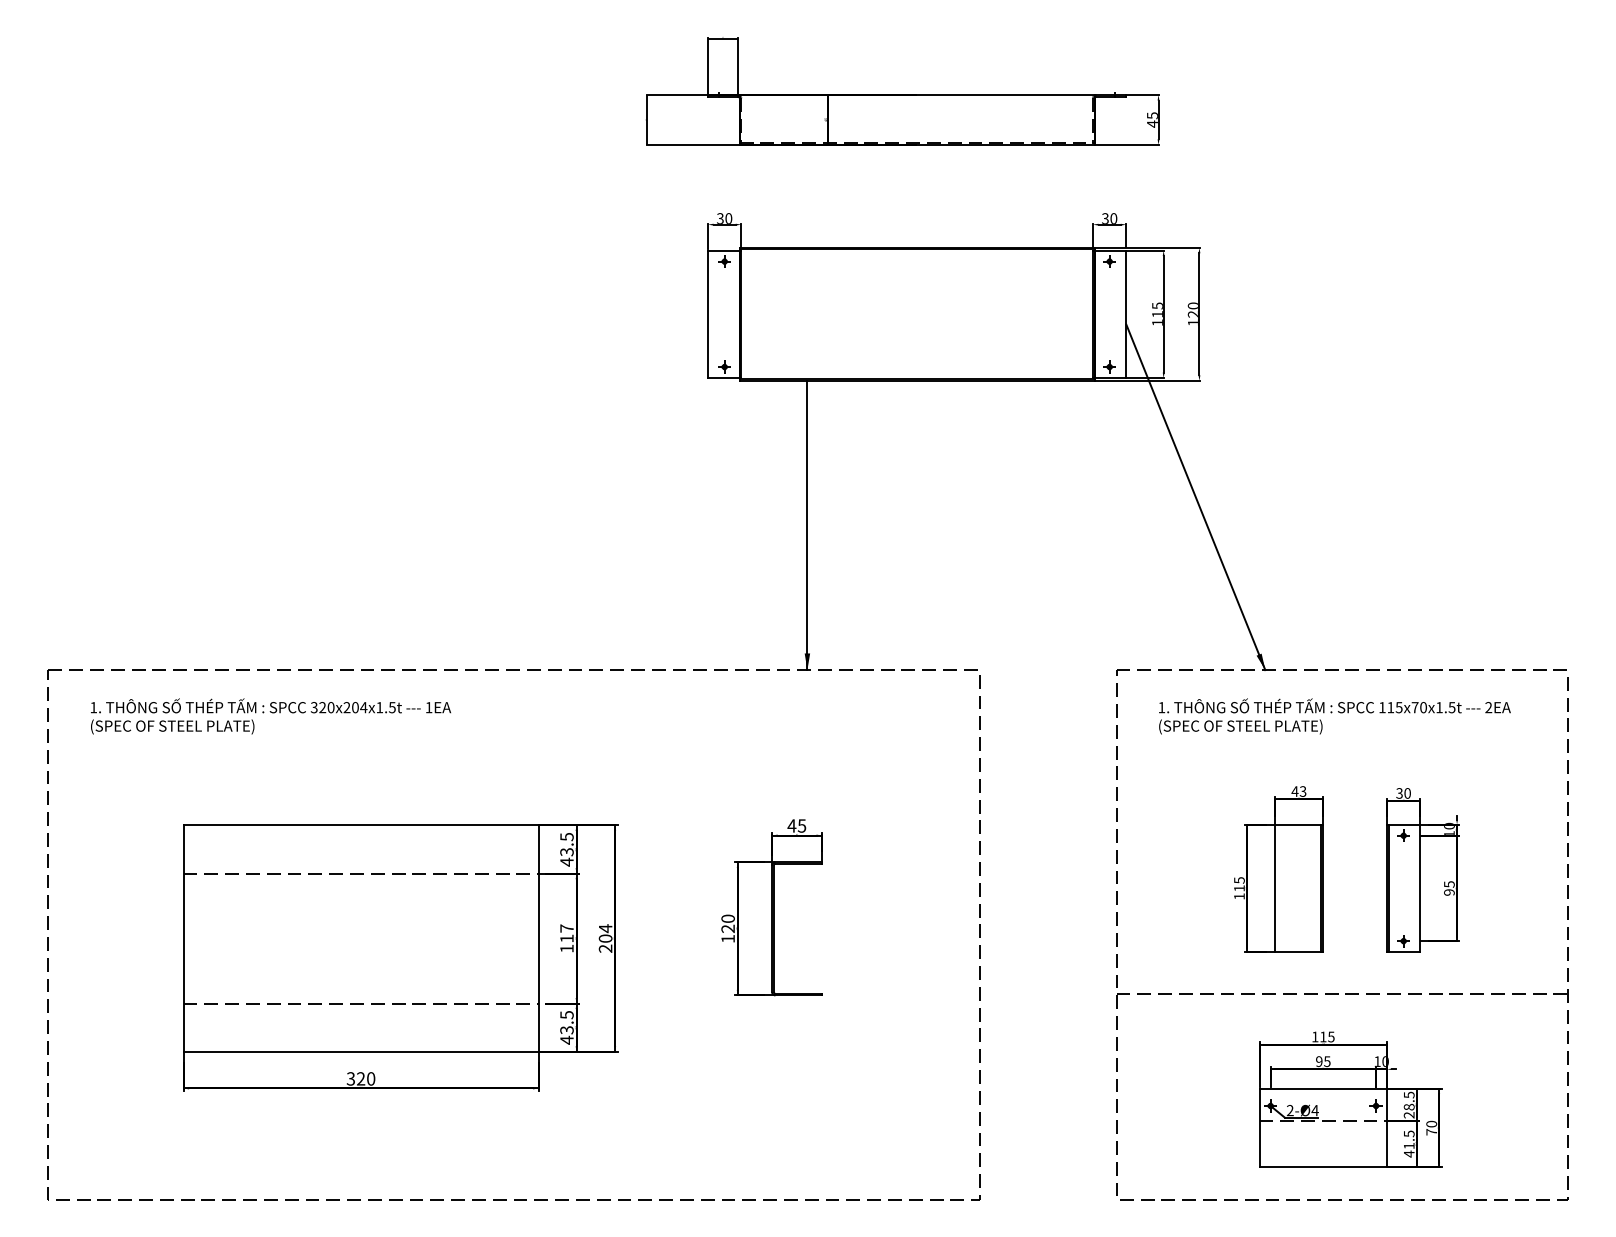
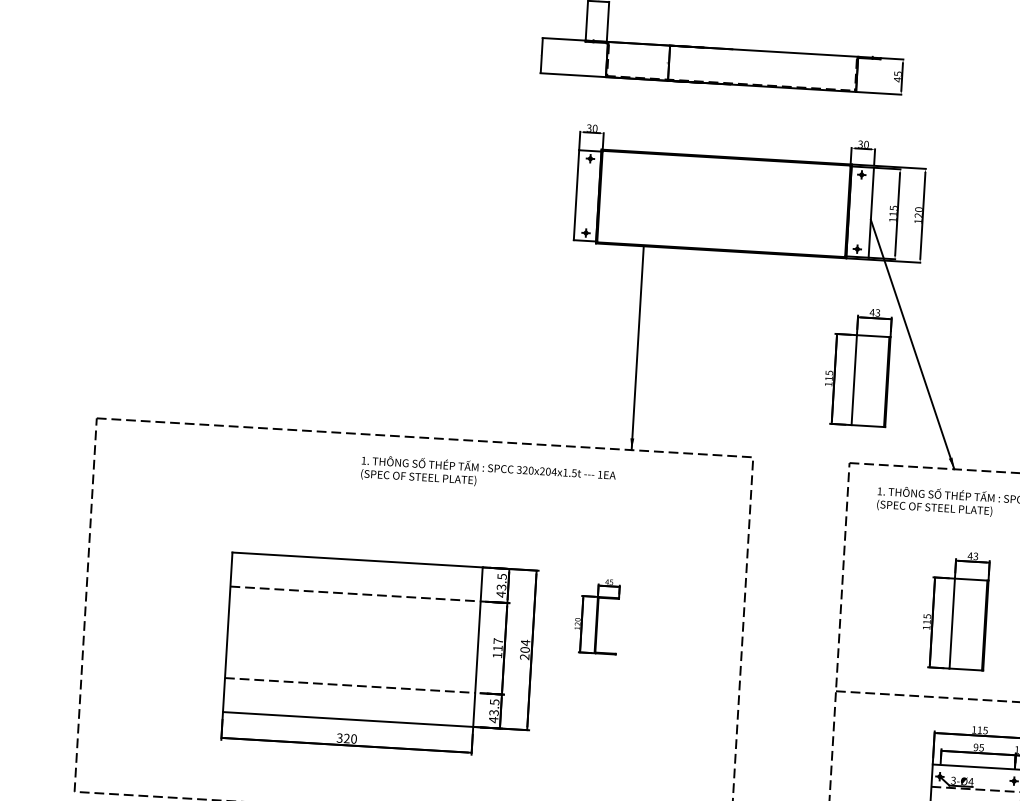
part: (1119, 533) -> (857, 366), added
text: (270, 716) -> (488, 474), moved
part: (771, 907) -> (596, 615), size x0.6
part: (400, 957) -> (379, 654), moved
text: (1289, 1110) -> (952, 780), 2-Ø4 -> 3-Ø4

